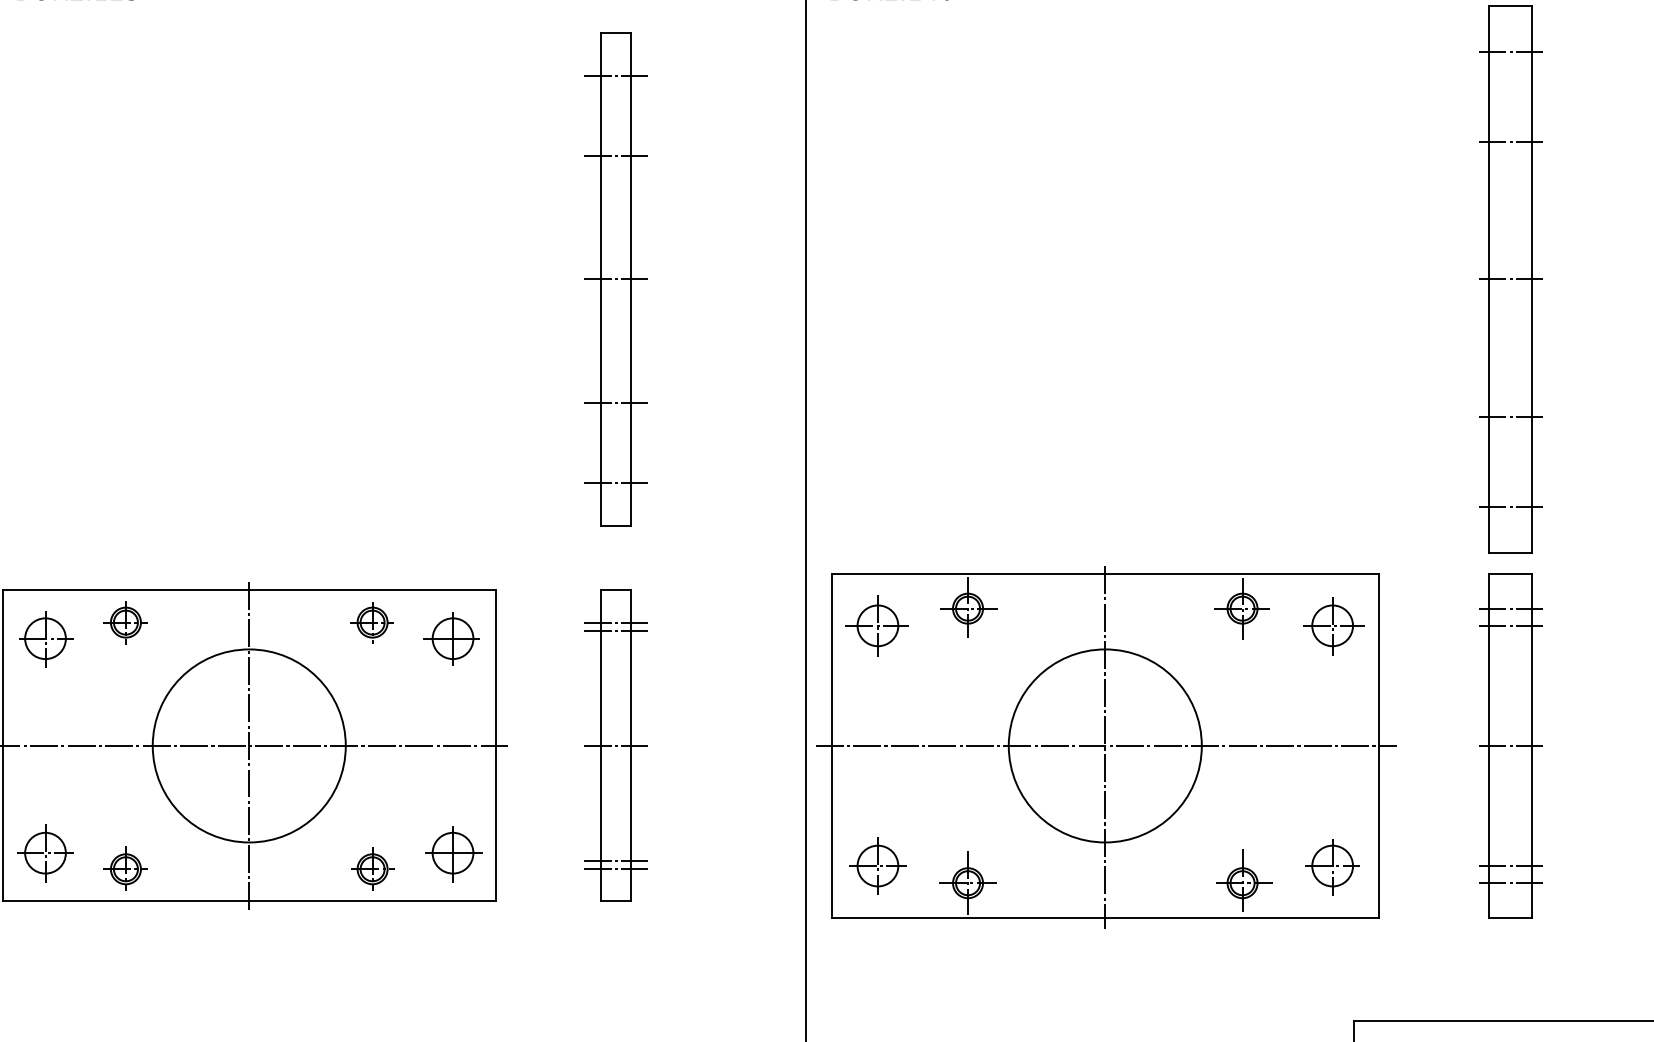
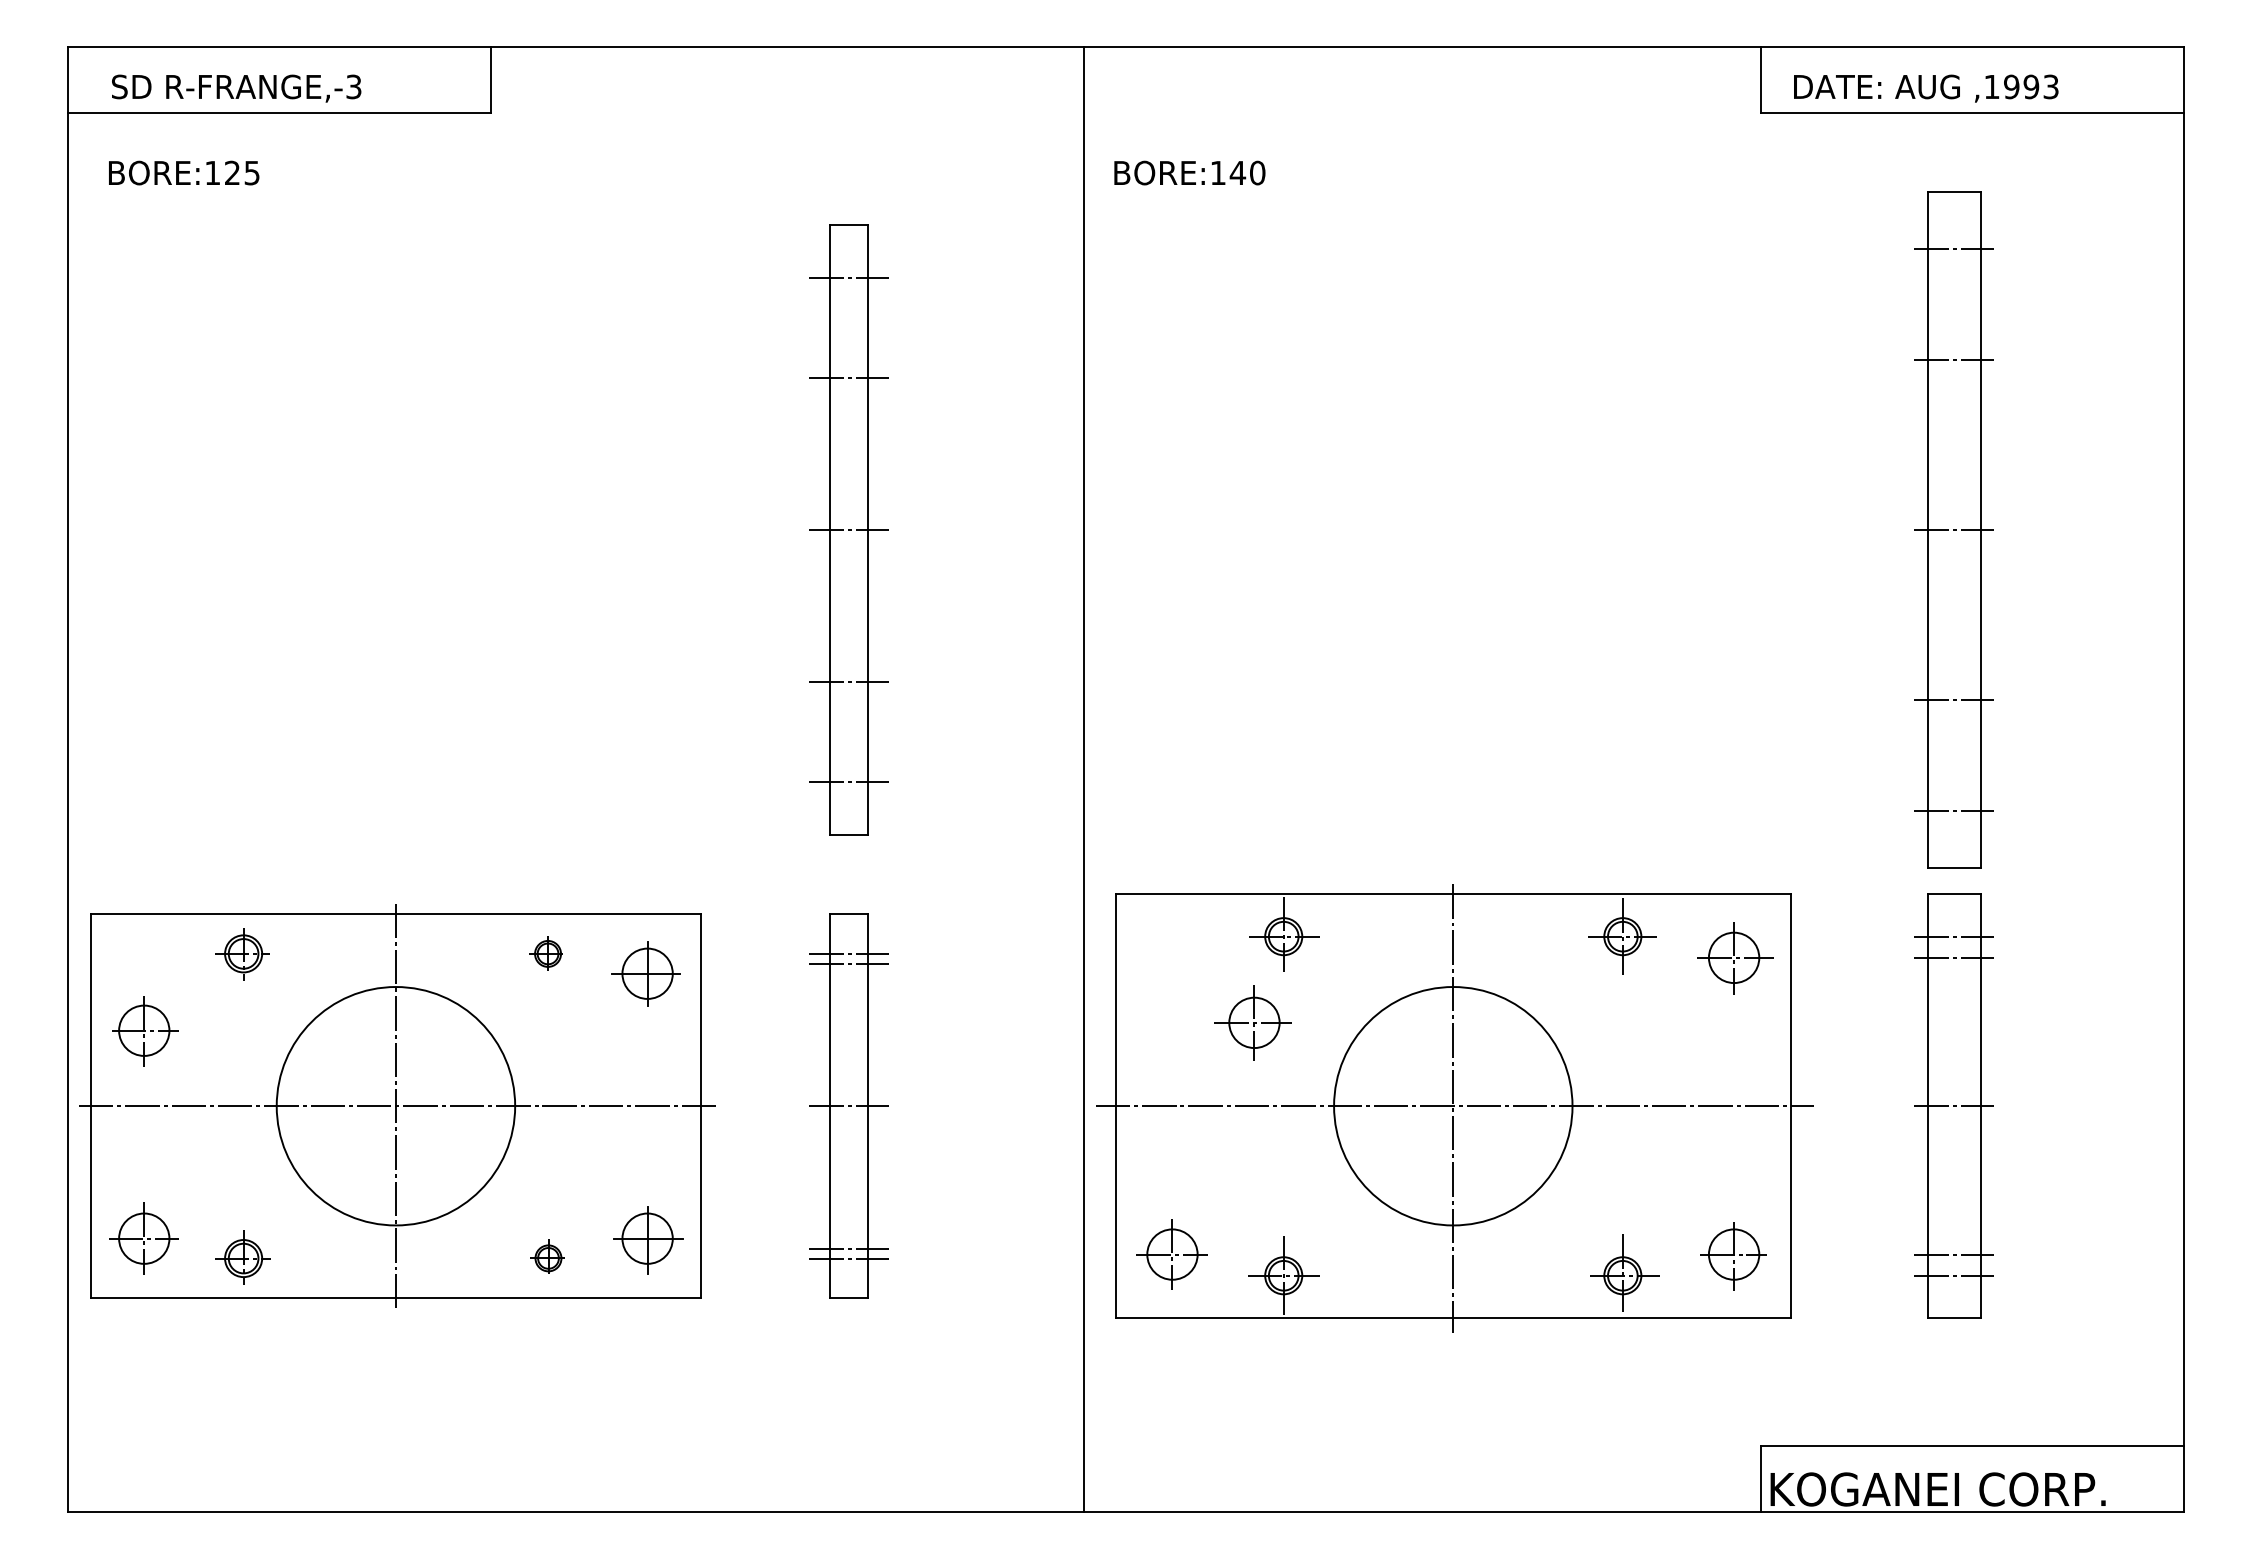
part: (371, 622) -> (547, 953), size x0.7
part: (876, 625) -> (1252, 1022), moved
part: (46, 639) -> (145, 1031), moved
part: (372, 868) -> (548, 1257), size x0.7

